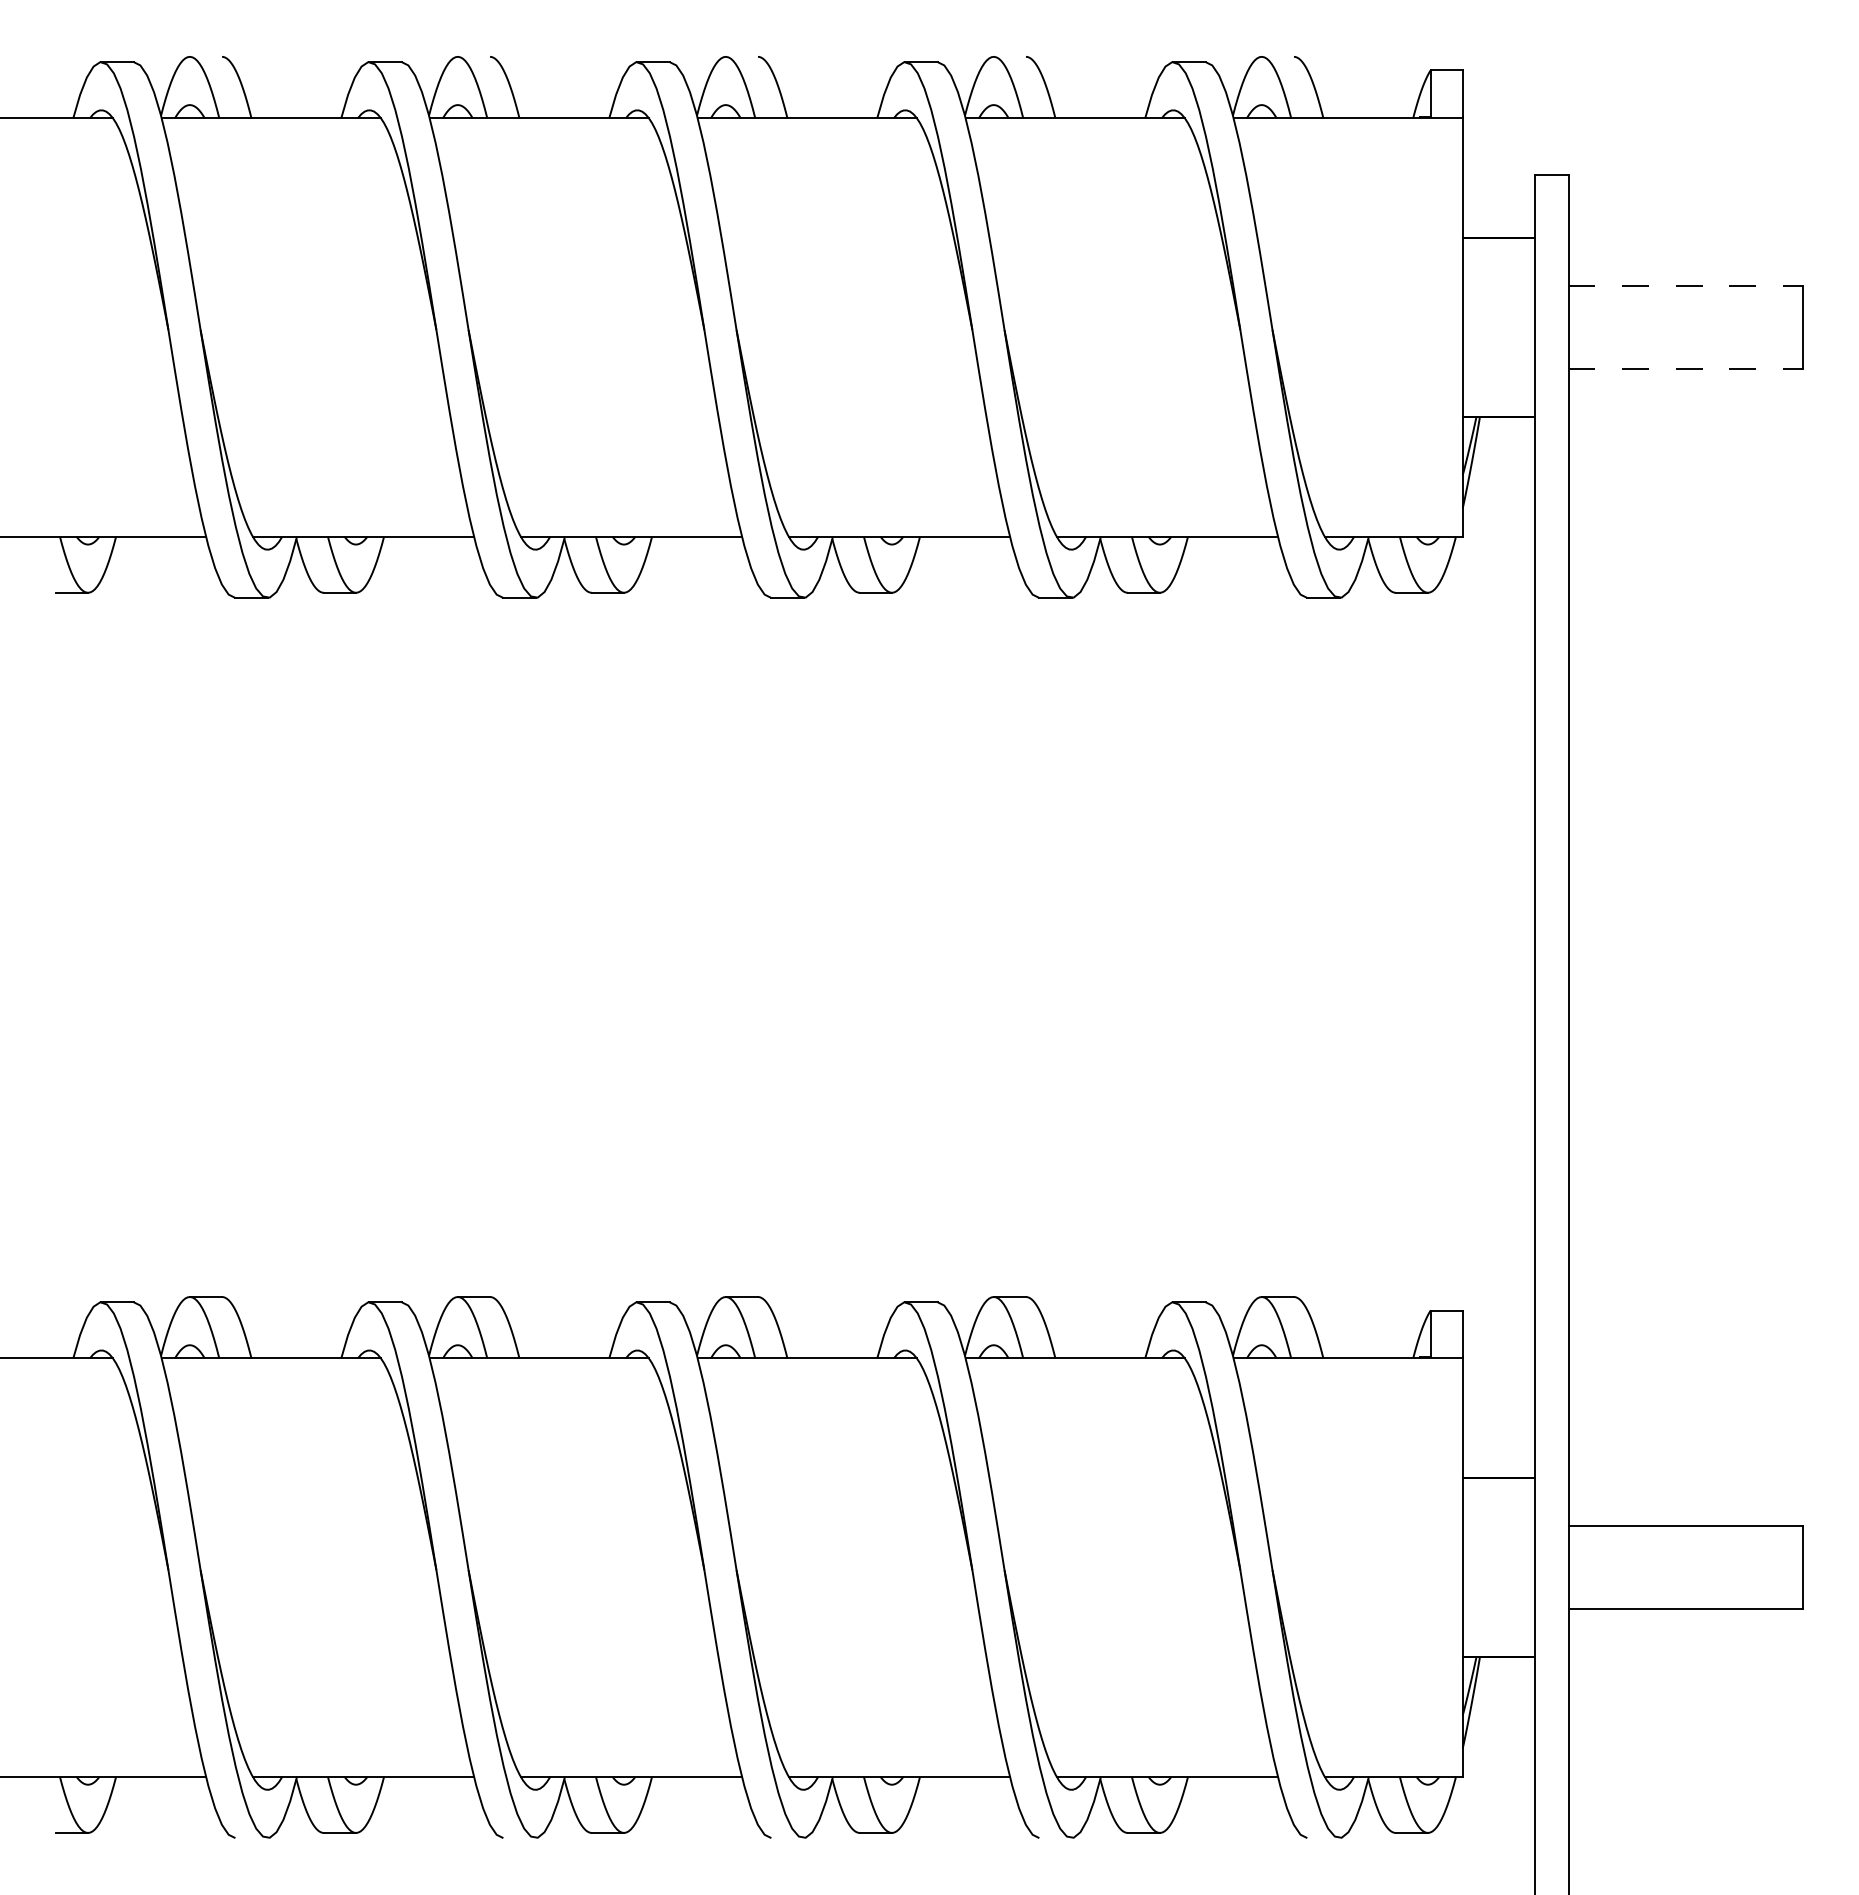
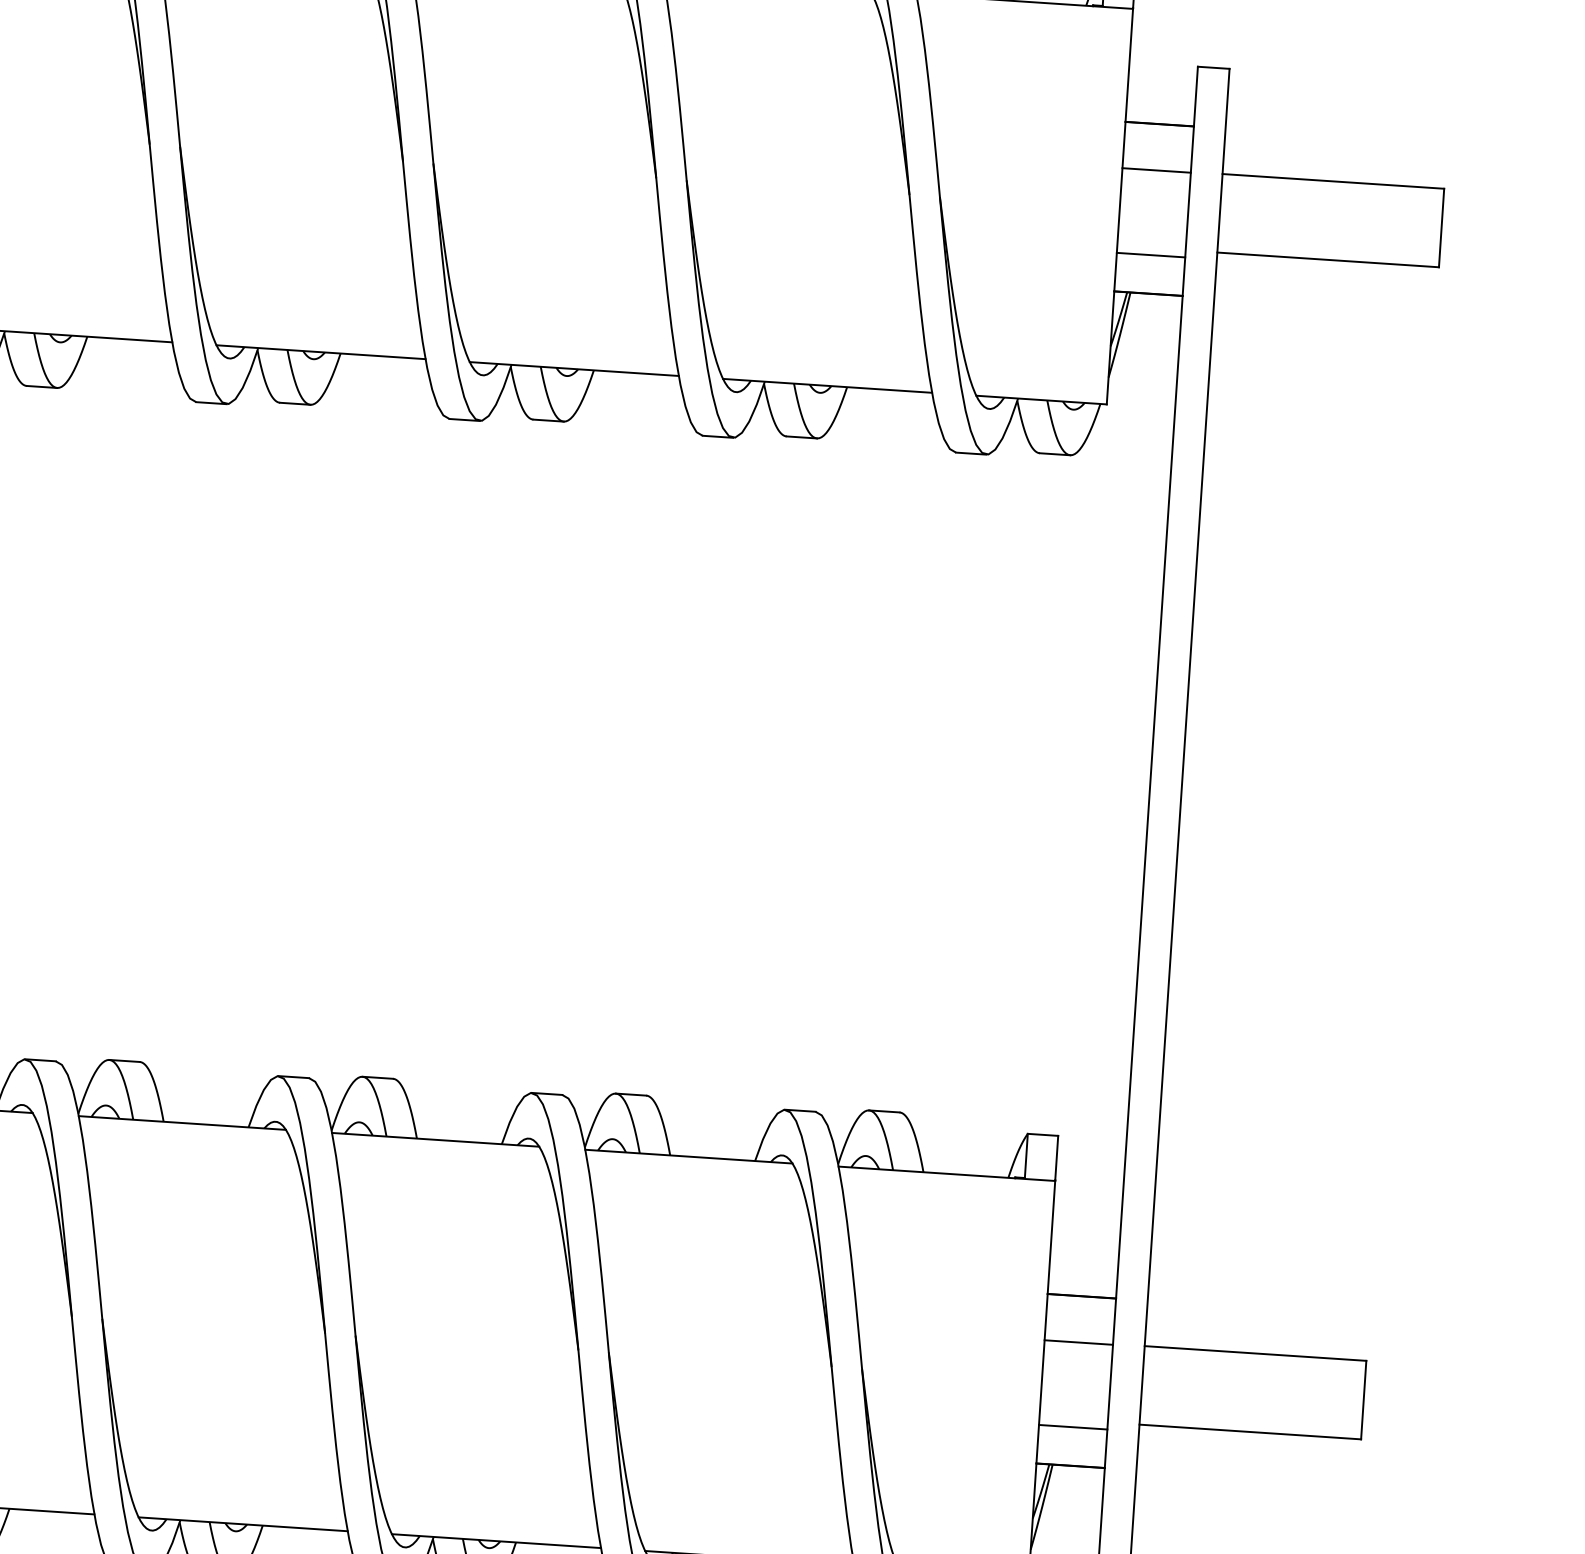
line: (1686, 285) -> (1334, 181), dashed -> solid
line: (1498, 286) -> (1156, 170), added
line: (1686, 368) -> (1328, 259), dashed -> solid
line: (1498, 376) -> (1150, 255), added
line: (1498, 1526) -> (1078, 1342), added
line: (1498, 1616) -> (1072, 1427), added

